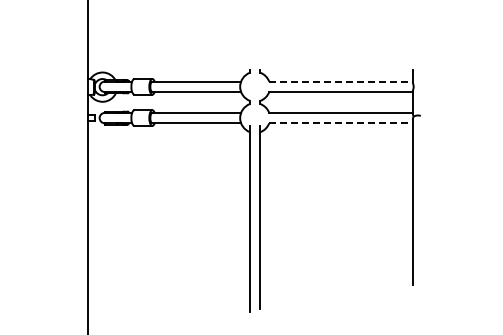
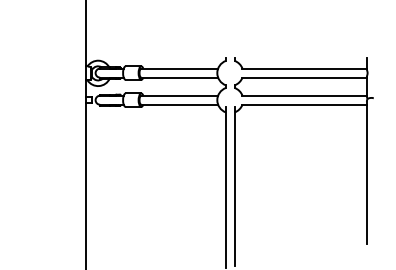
line: (341, 81) -> (305, 68), dashed -> solid
line: (341, 123) -> (305, 104), dashed -> solid

